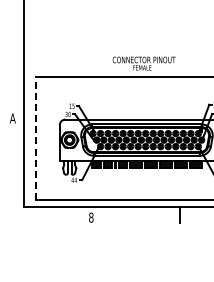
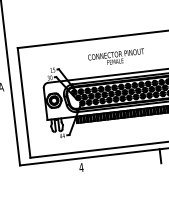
text: (143, 63) -> (115, 57), moved
line: (36, 138) -> (24, 102), dashed -> solid
text: (90, 217) -> (80, 167), 8 -> 4

